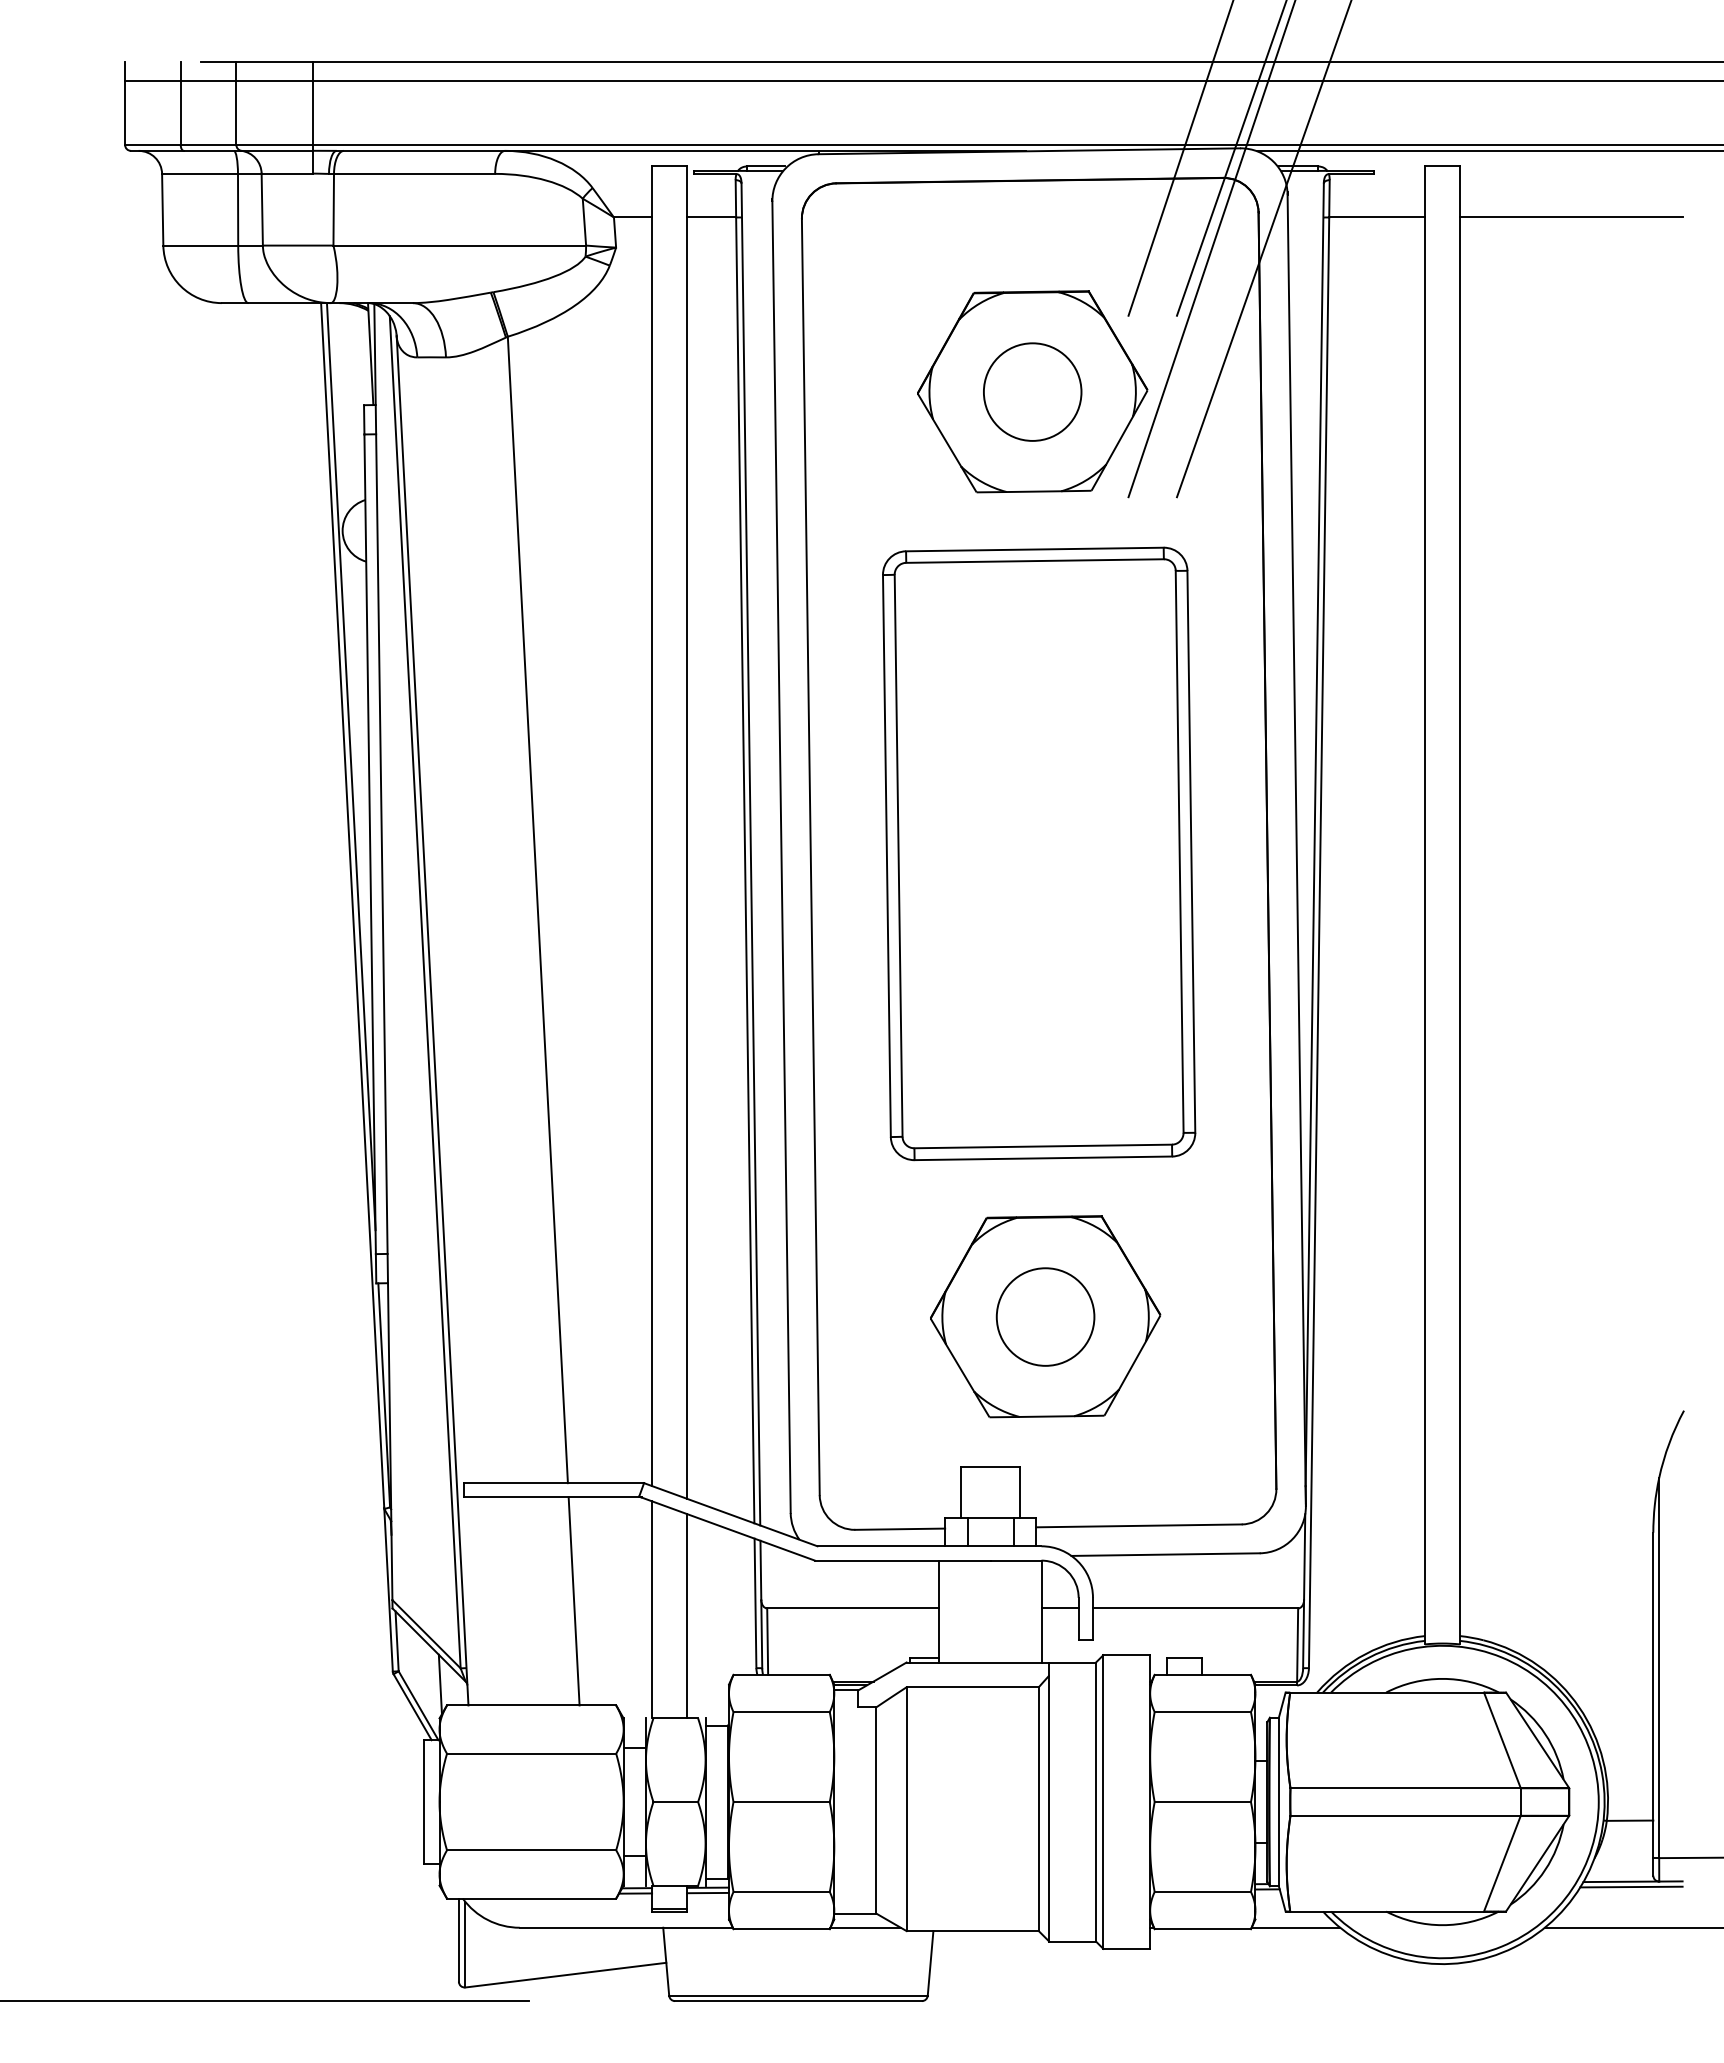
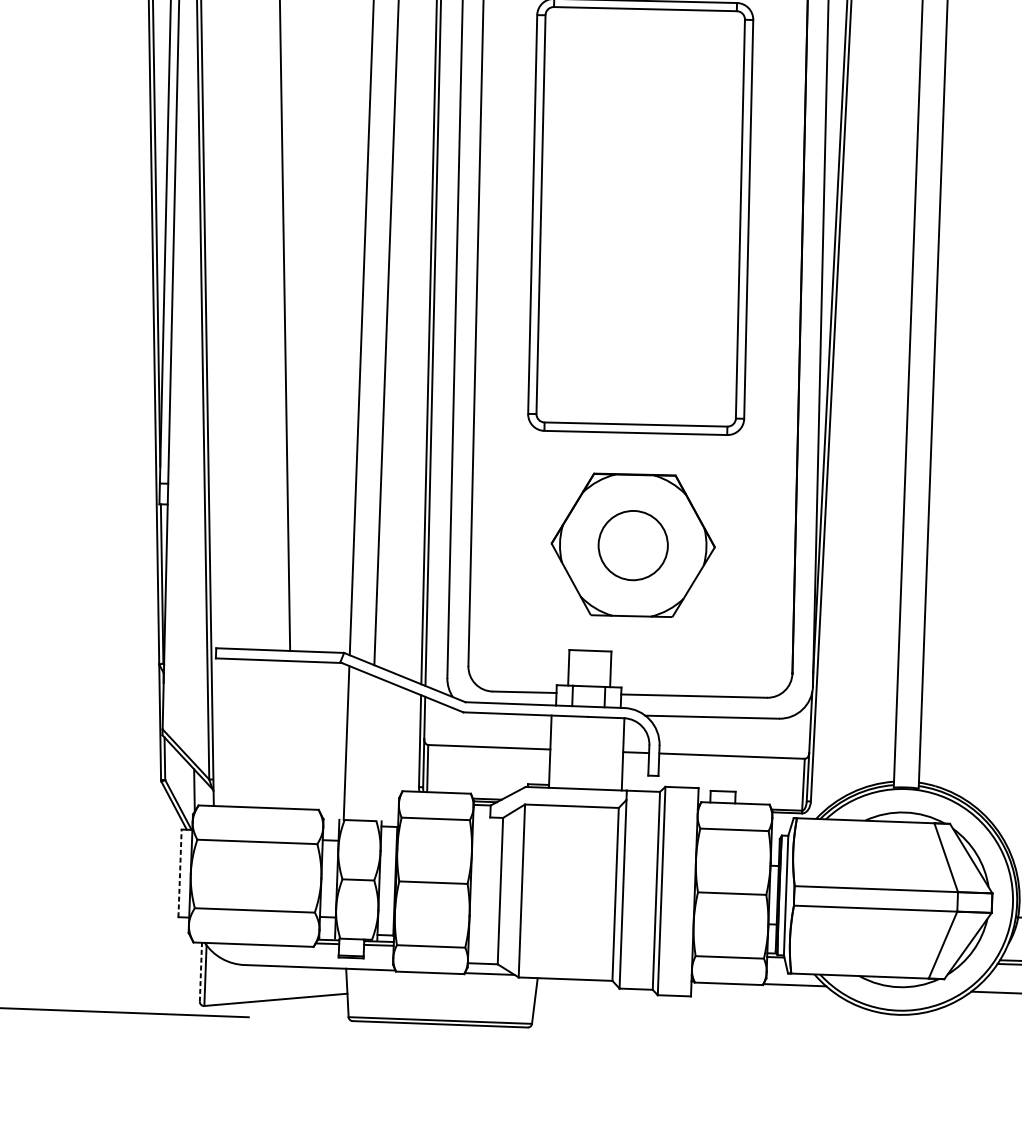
line: (573, 1601) -> (291, 735), removed
line: (687, 1616) -> (371, 748), removed
line: (424, 1802) -> (180, 873), solid -> dashed
line: (458, 1940) -> (200, 972), solid -> dashed

